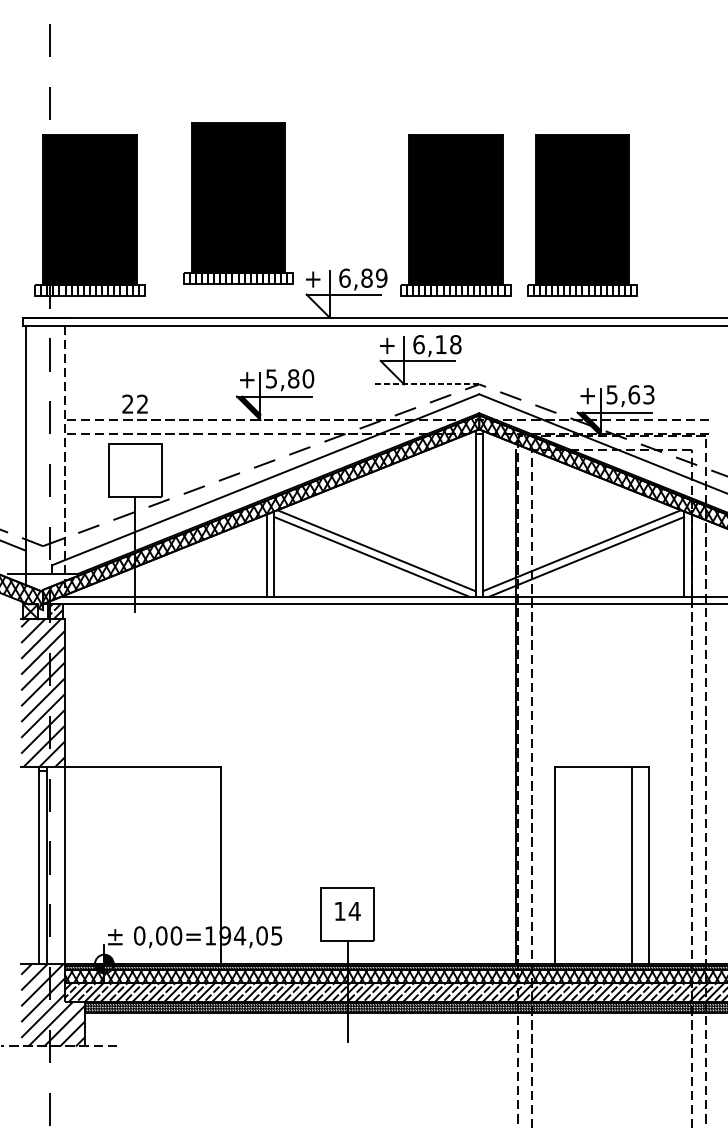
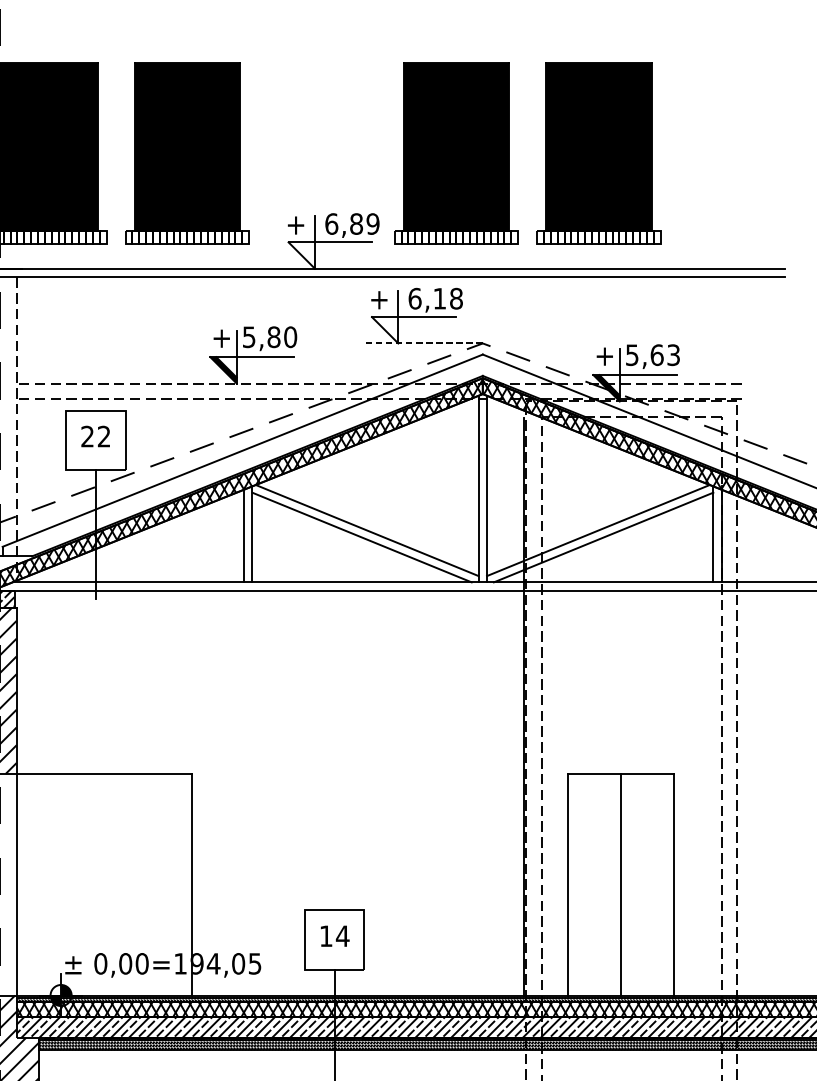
part: (238, 203) -> (187, 153), moved
text: (134, 403) -> (95, 435), moved
line: (631, 865) -> (620, 884), moved

